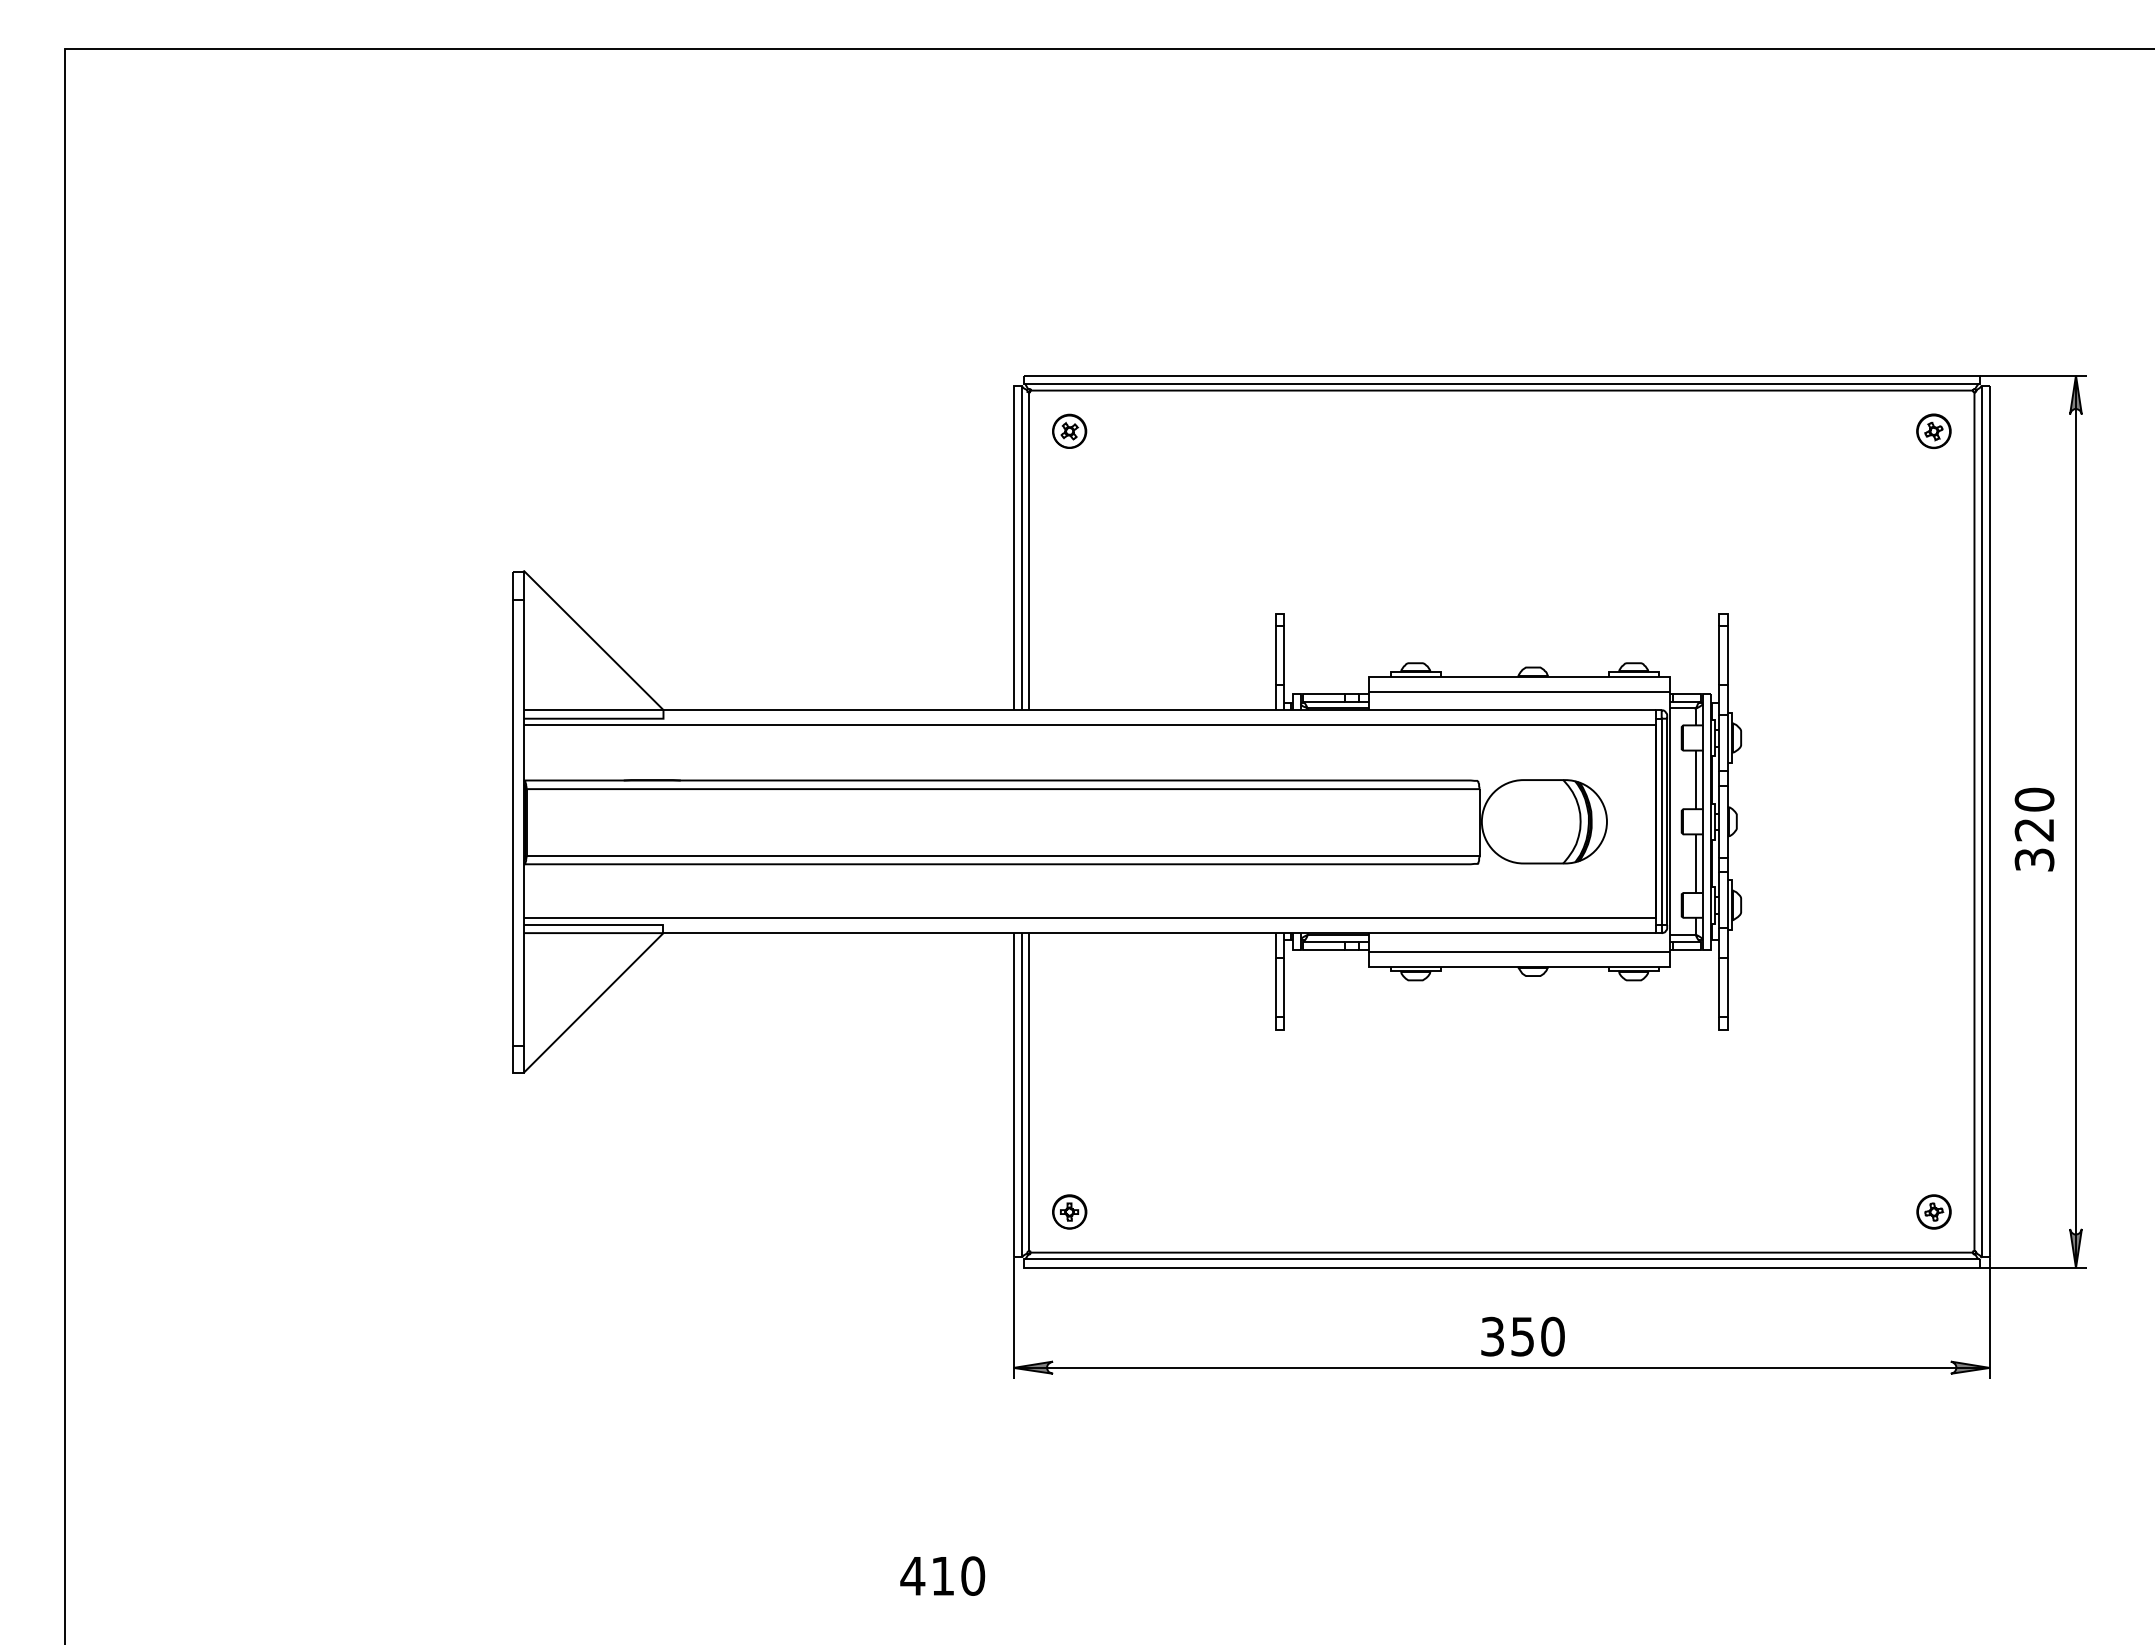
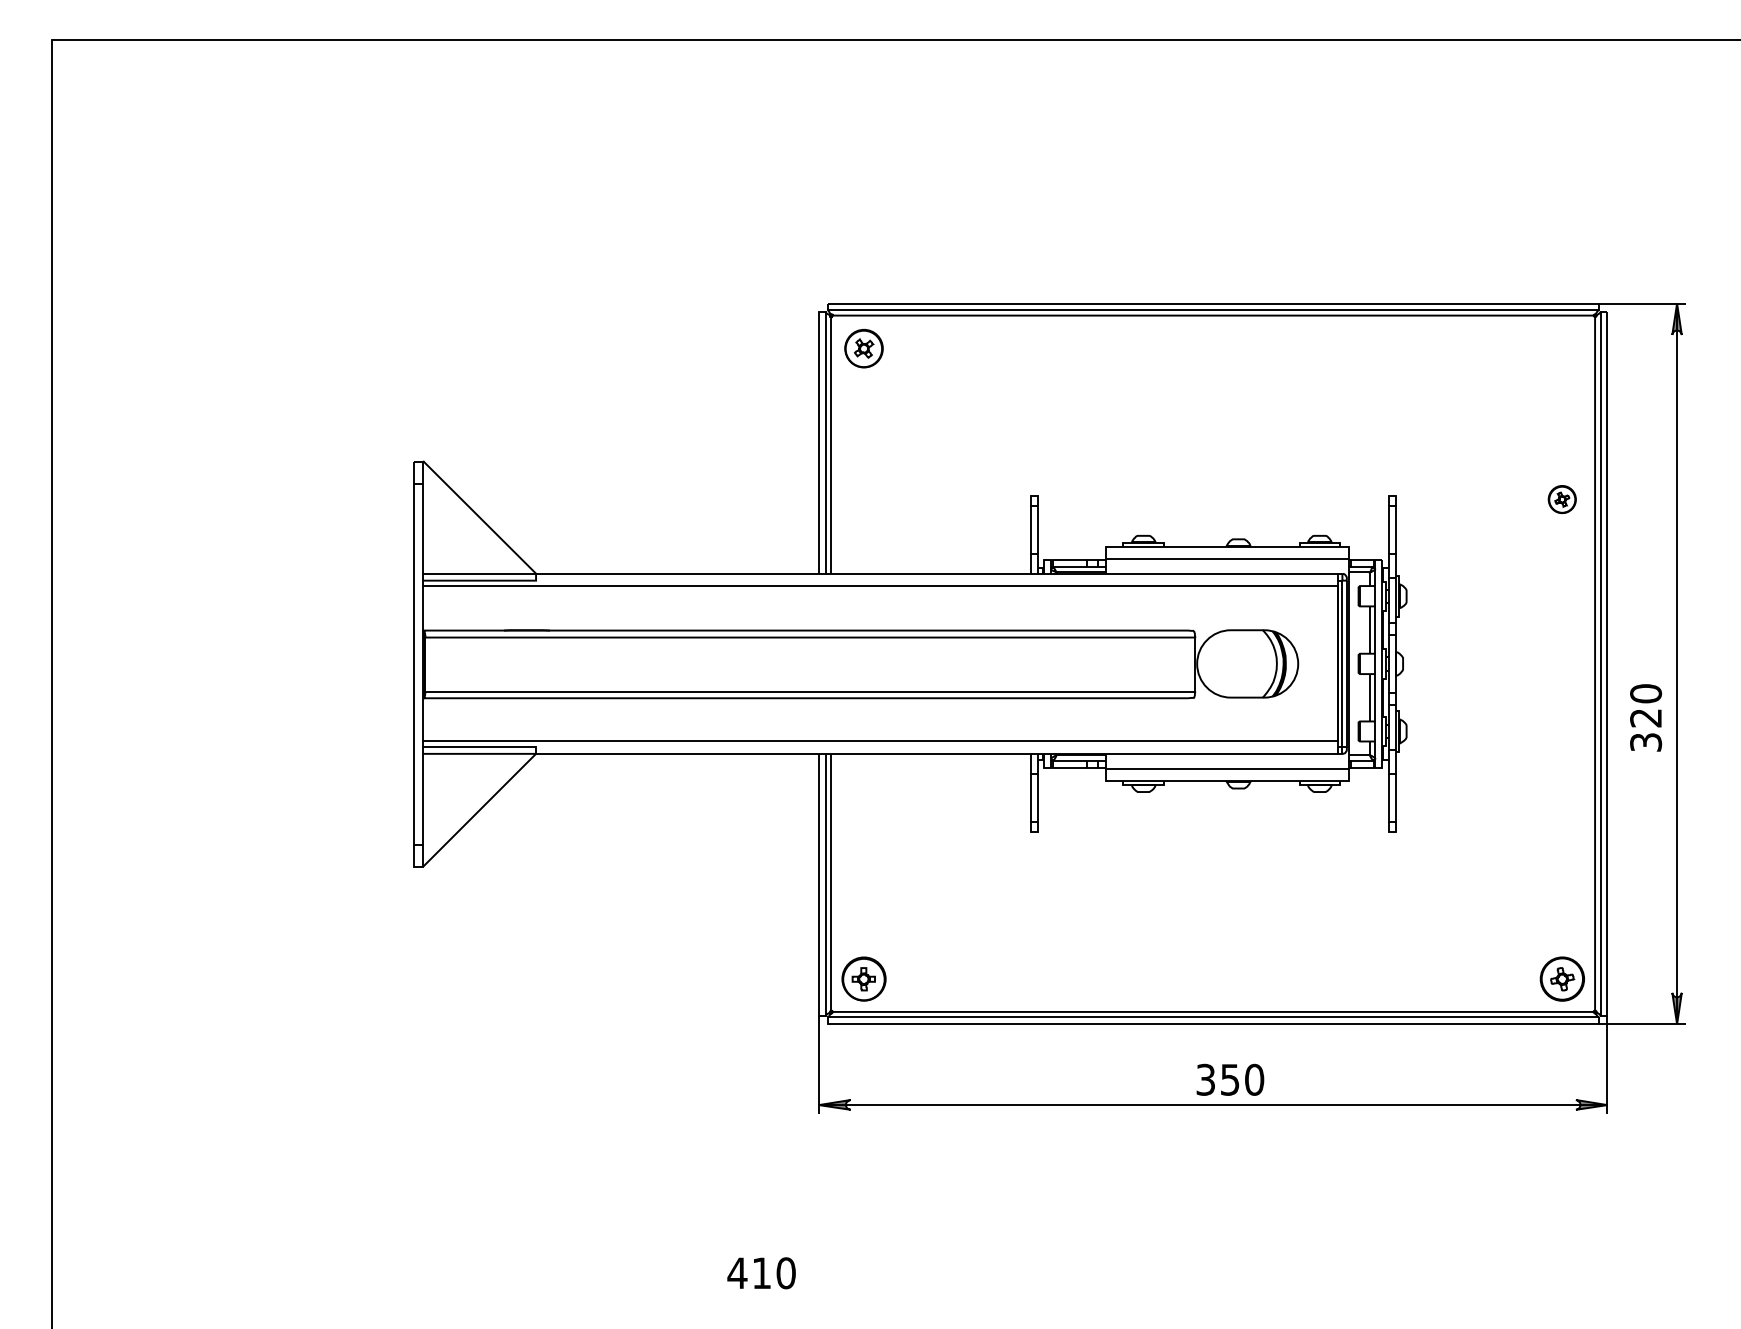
part: (1069, 430) -> (864, 347), size x1.4
part: (1933, 430) -> (1561, 498), moved
text: (2034, 829) -> (1645, 717), moved
part: (1069, 1211) -> (864, 978), size x1.6
part: (1933, 1211) -> (1561, 978), size x1.6

